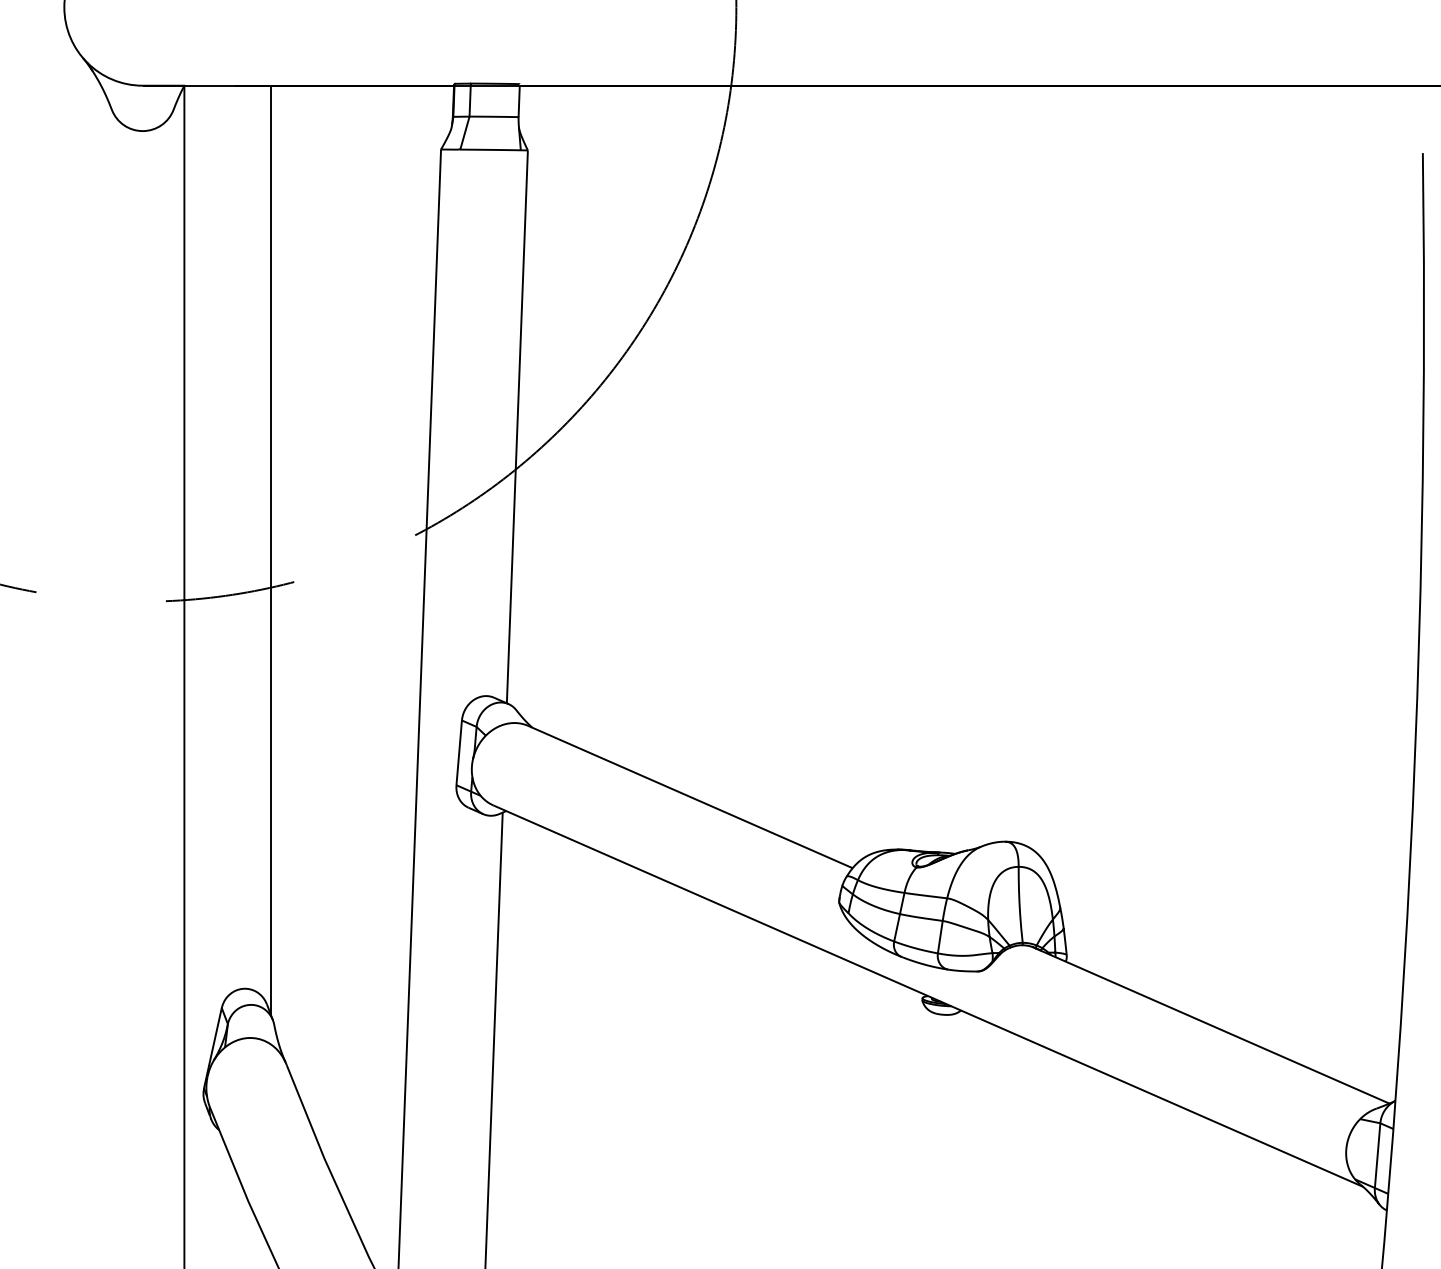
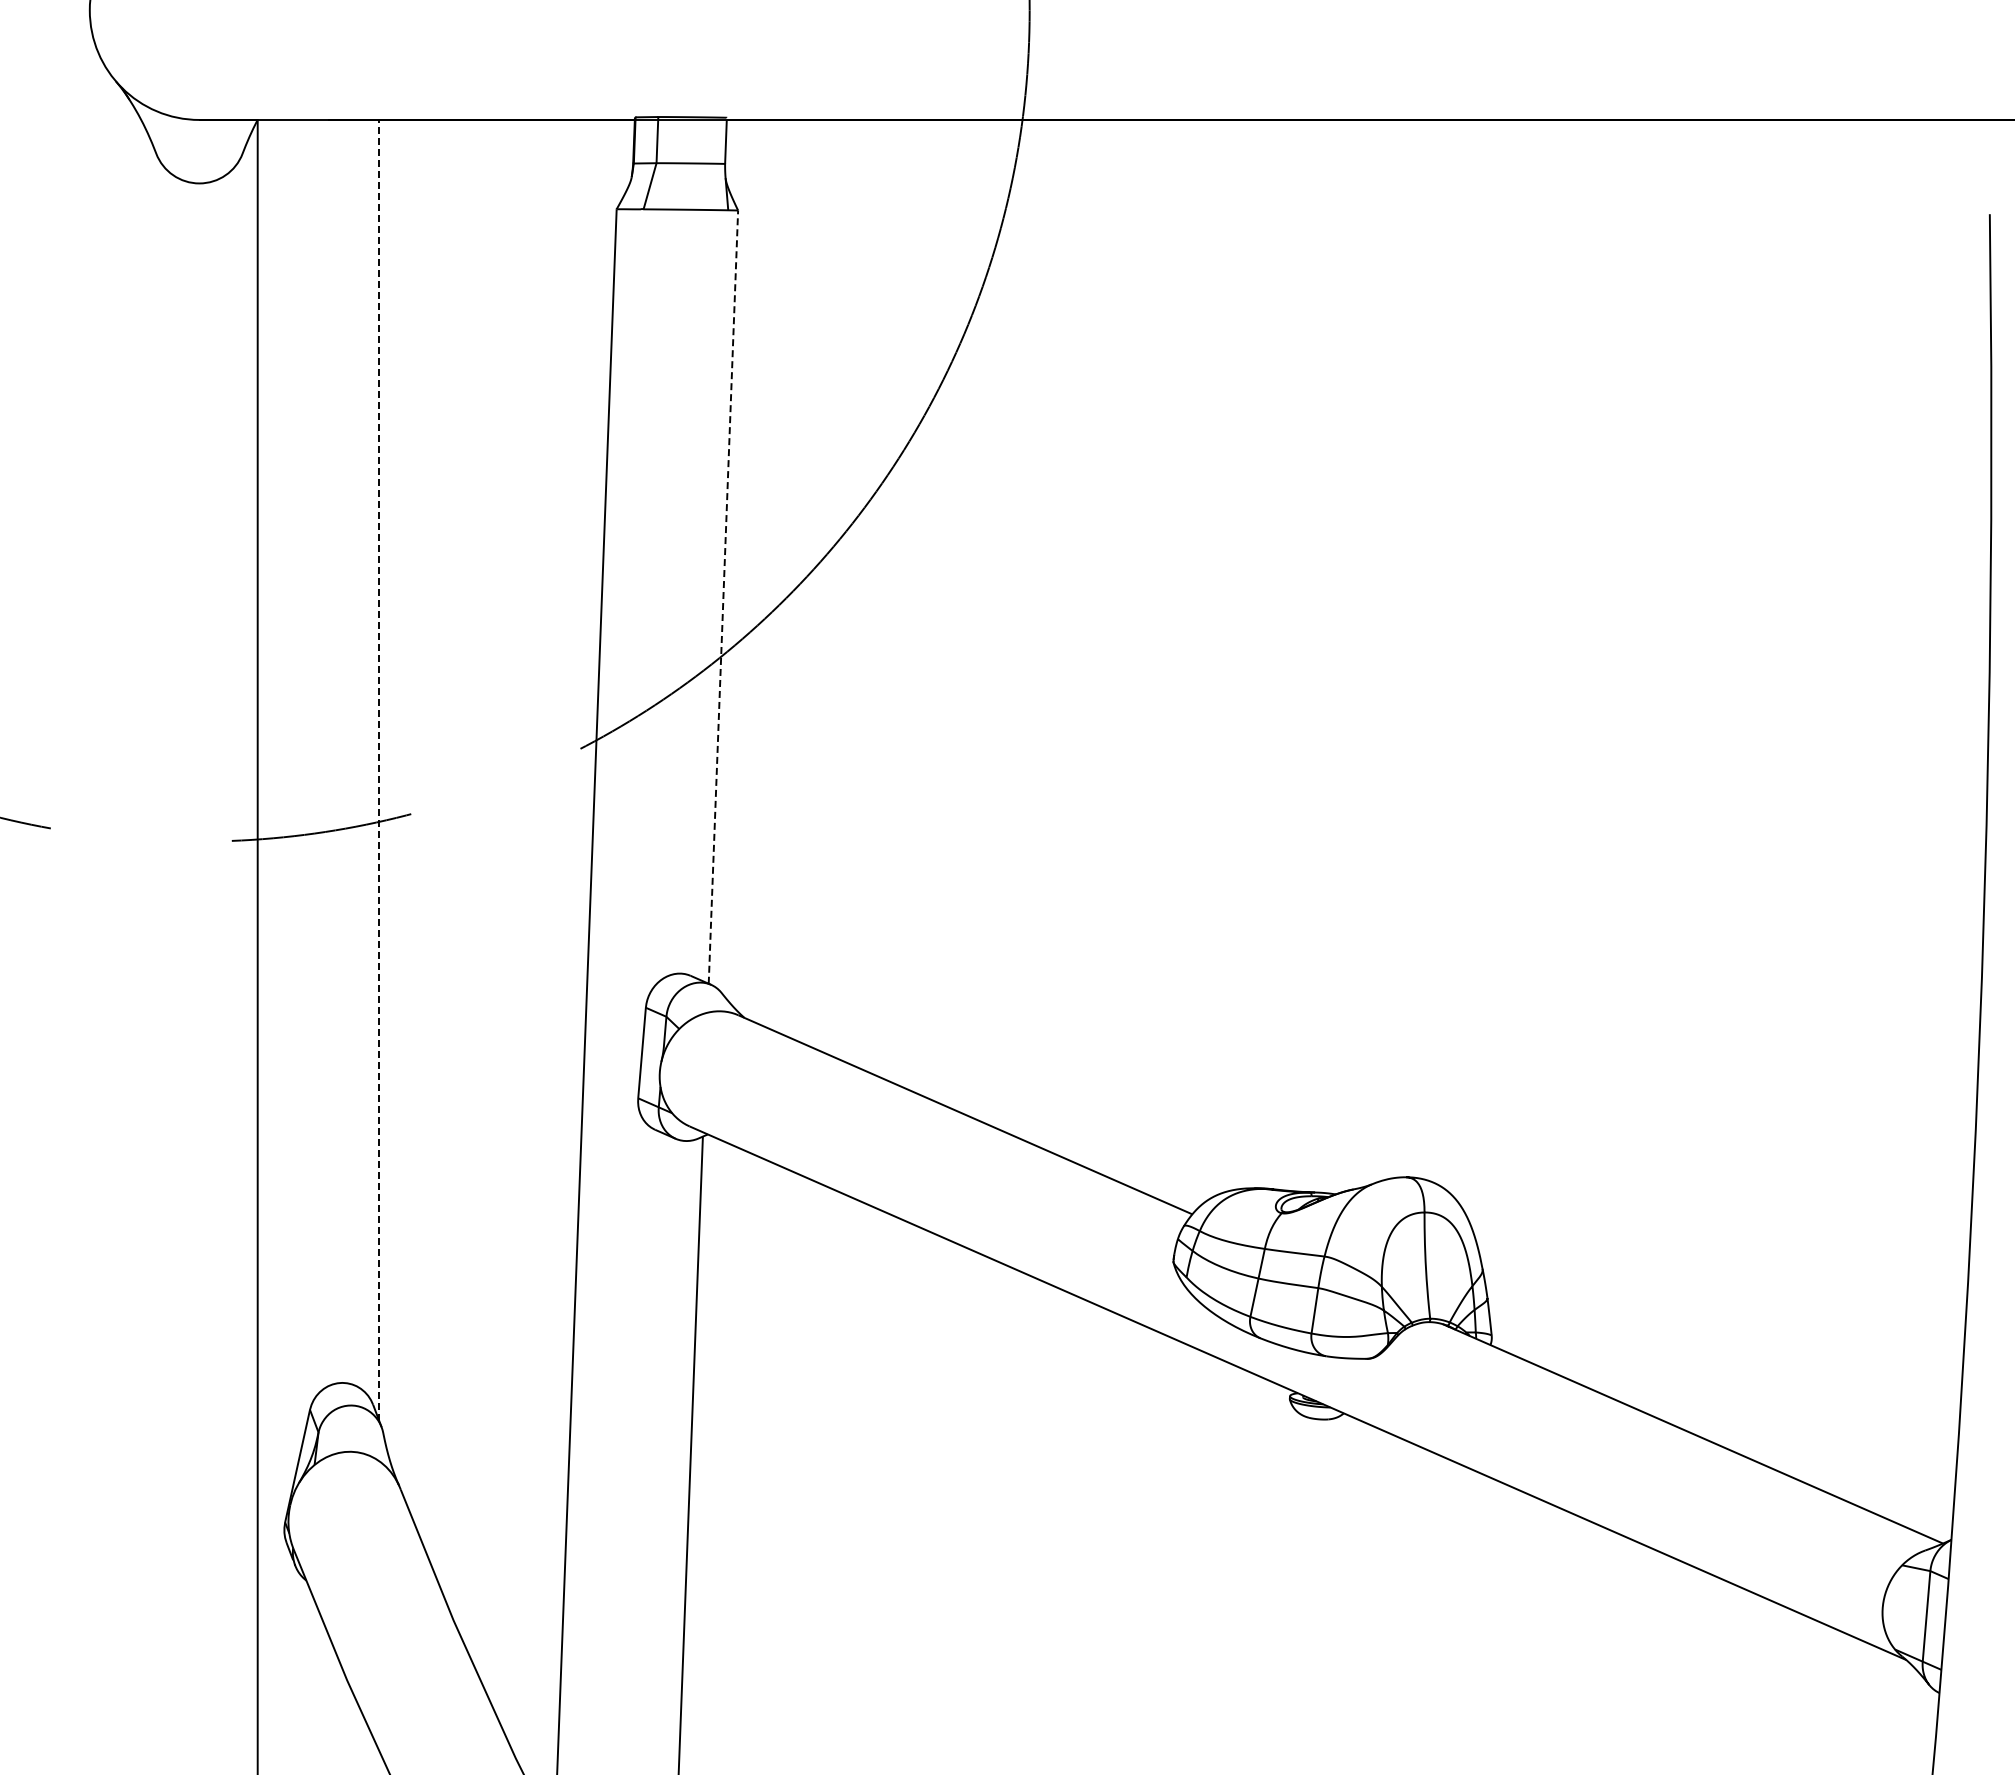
line: (517, 427) -> (723, 597), solid -> dashed
line: (271, 550) -> (379, 769), solid -> dashed

